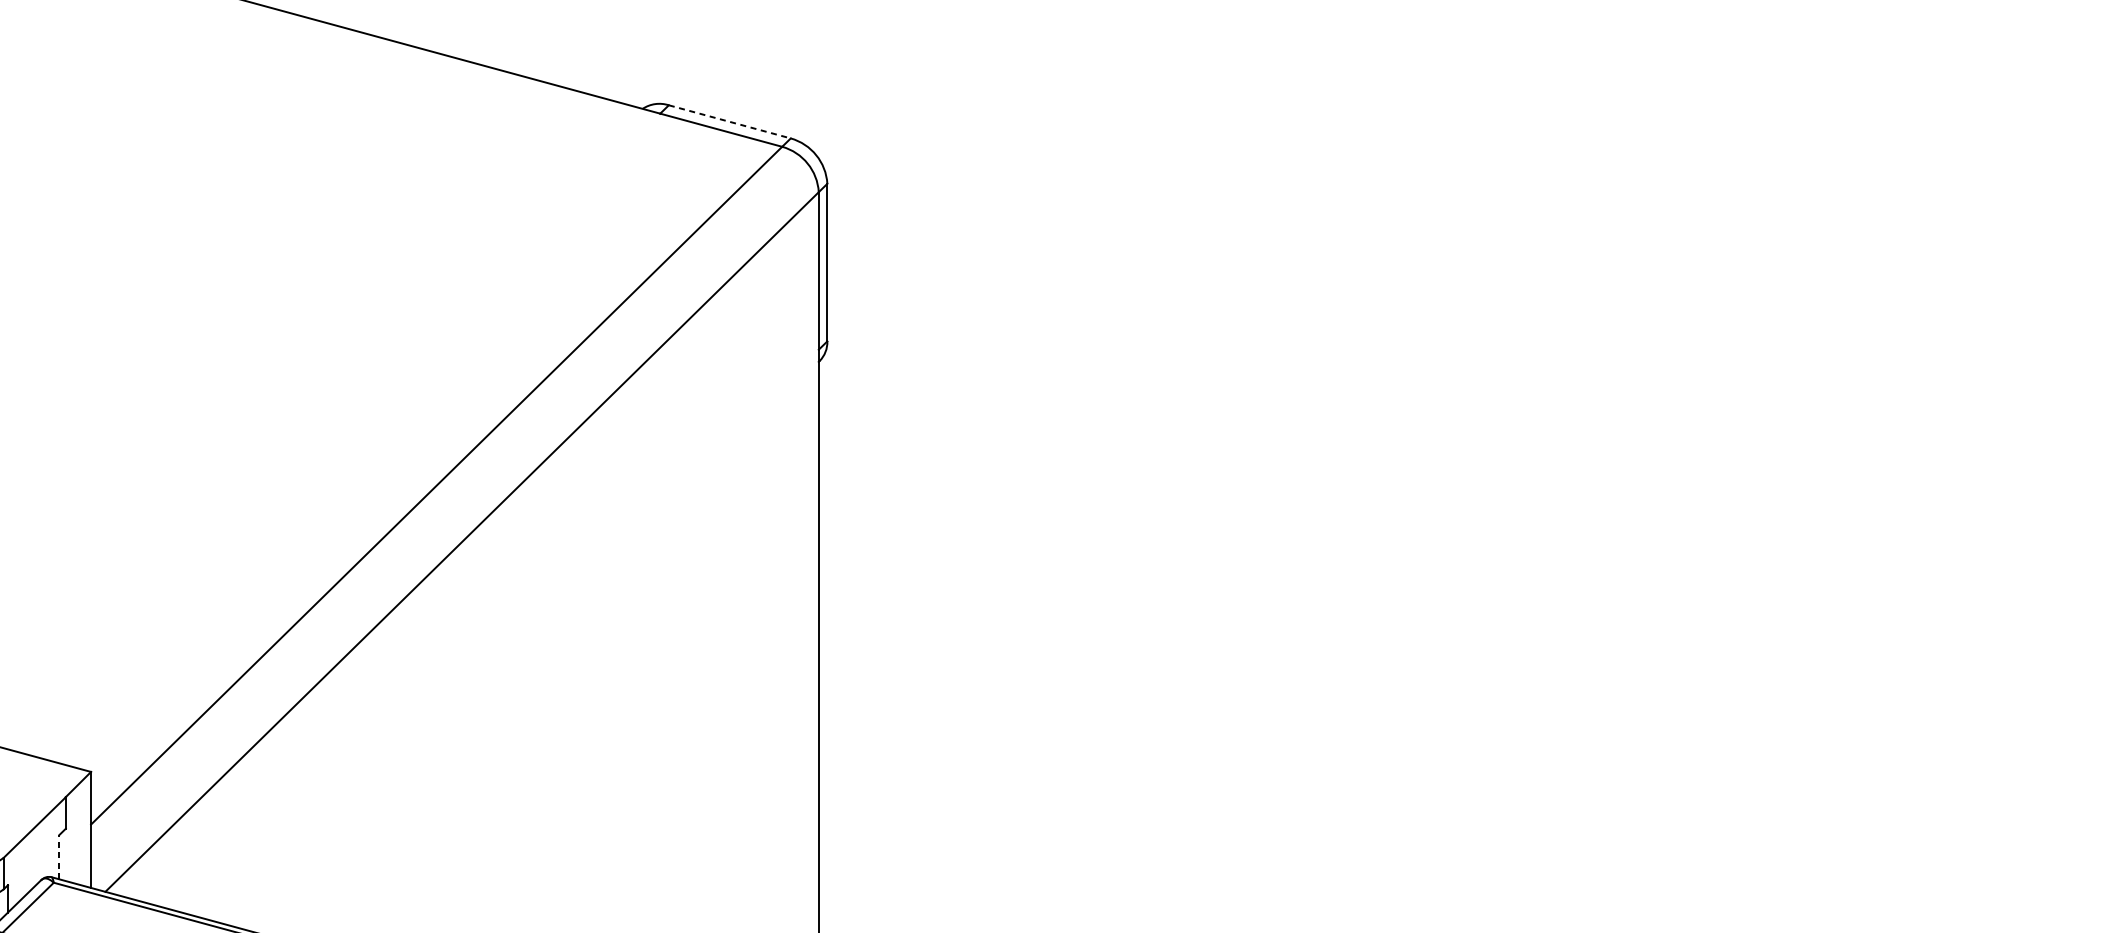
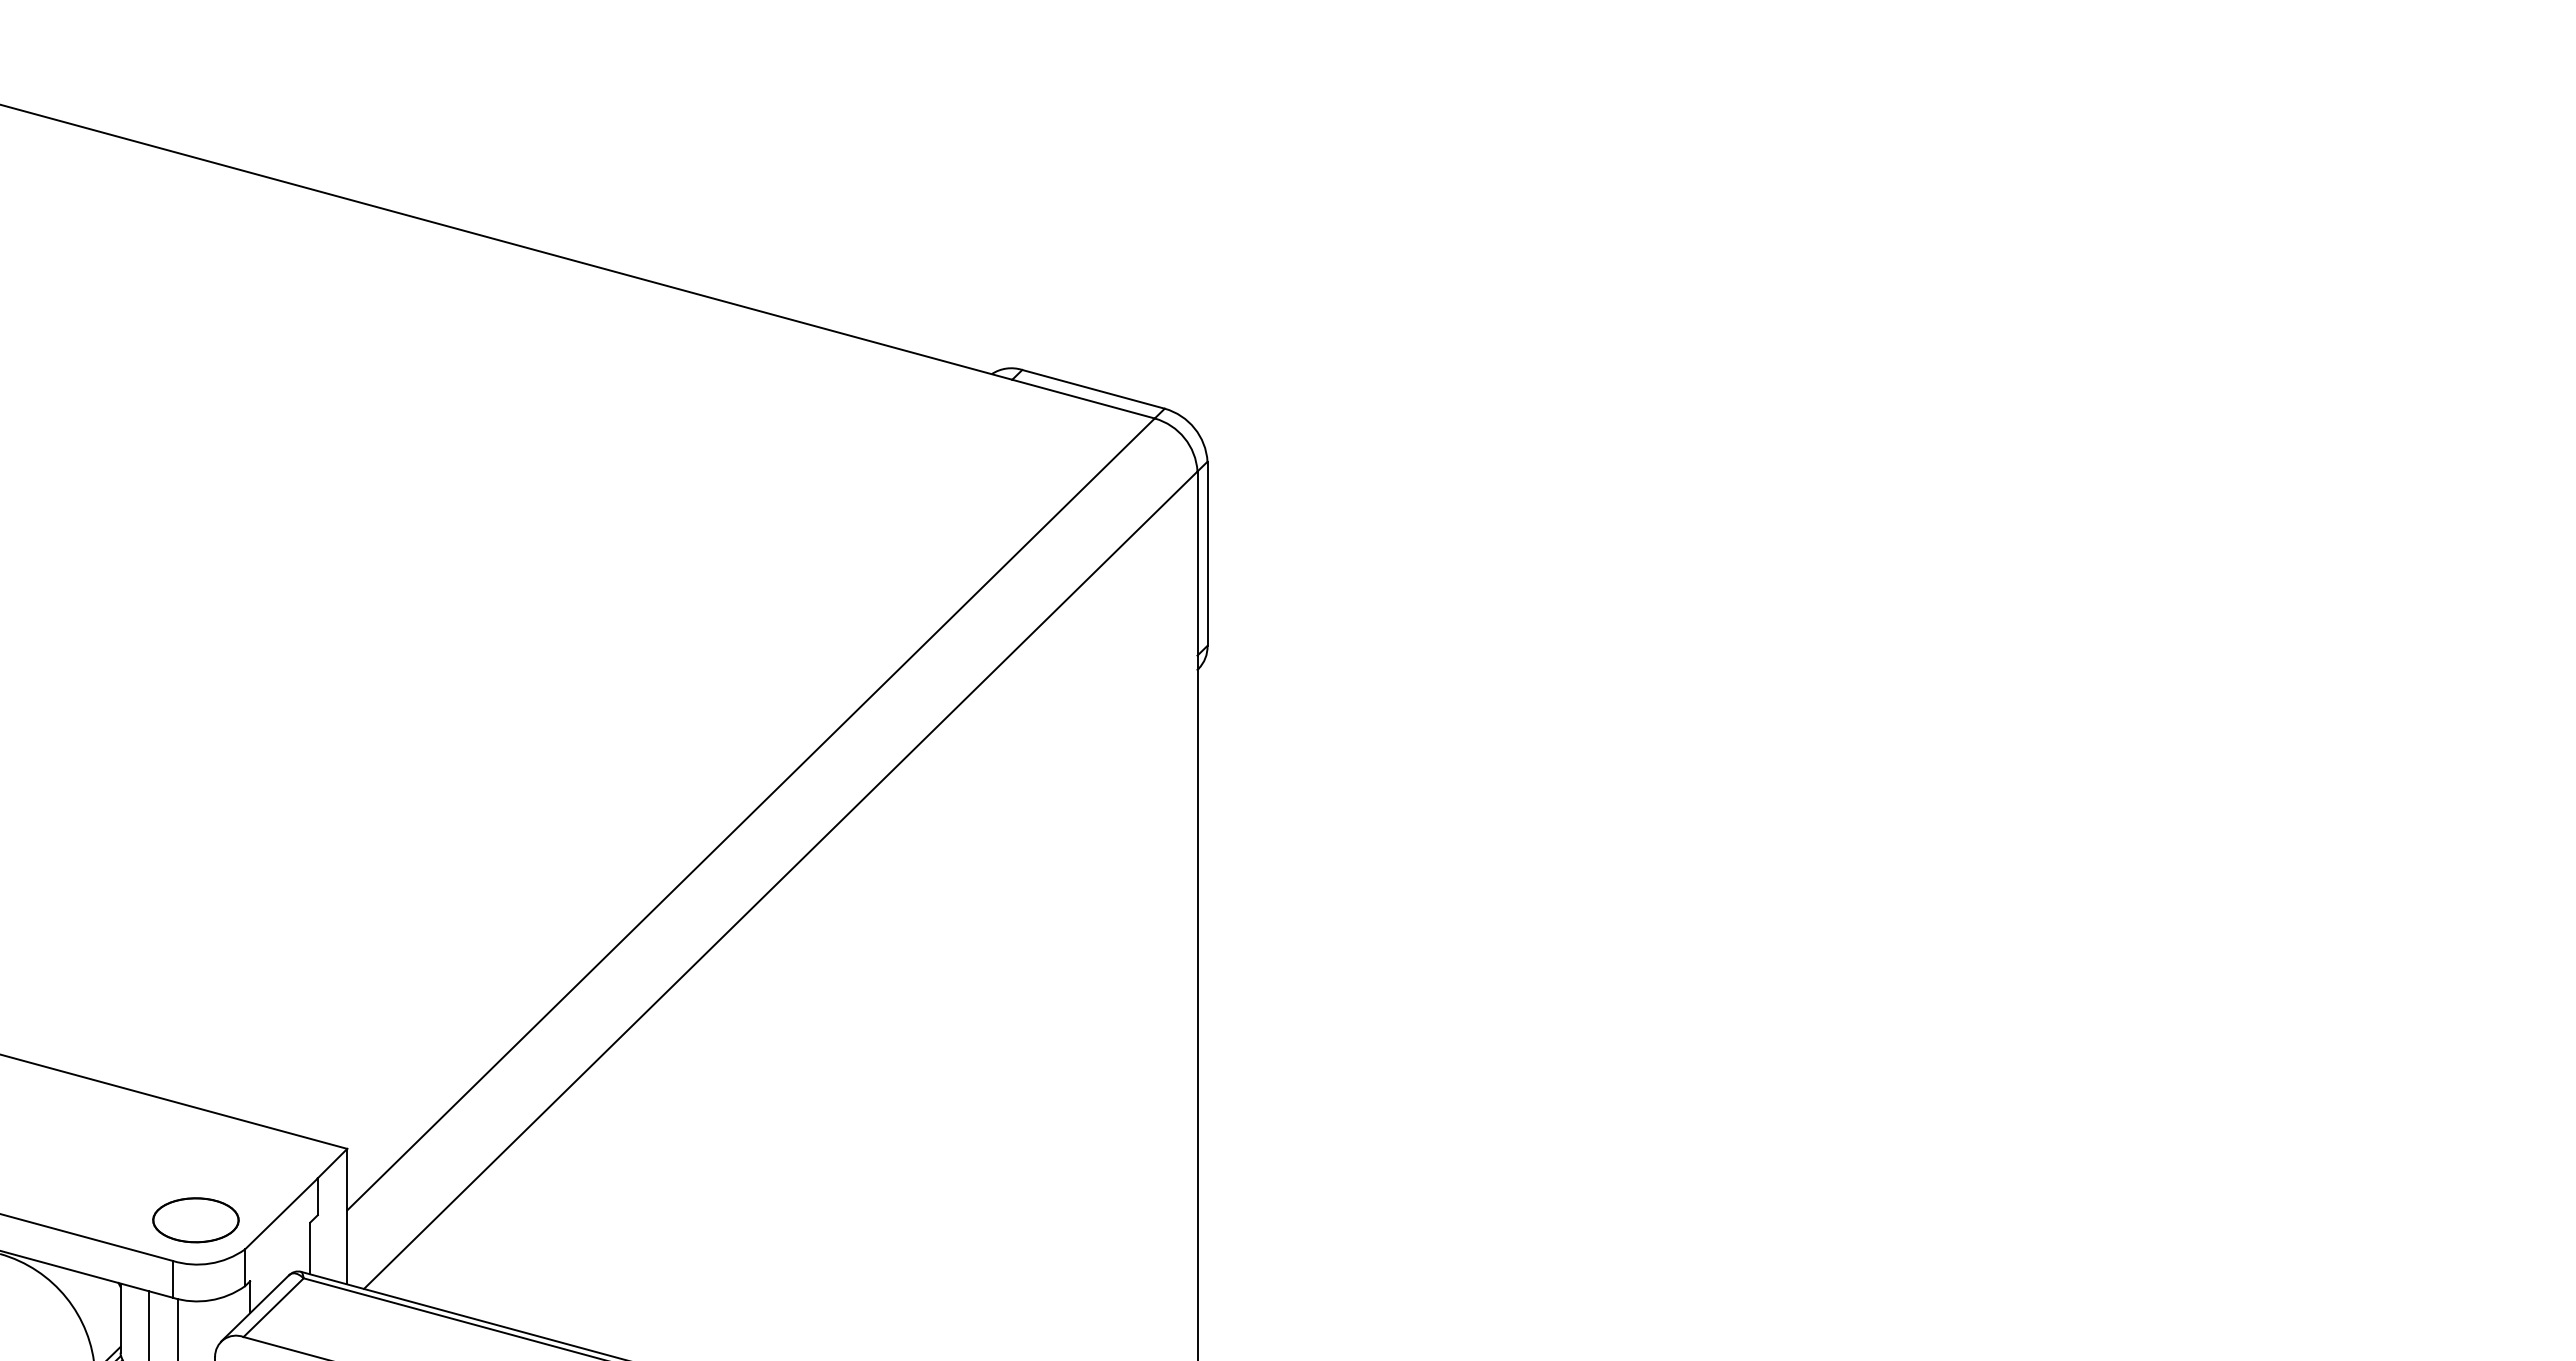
line: (729, 121) -> (1093, 389), dashed -> solid
line: (59, 857) -> (310, 1248), dashed -> solid

